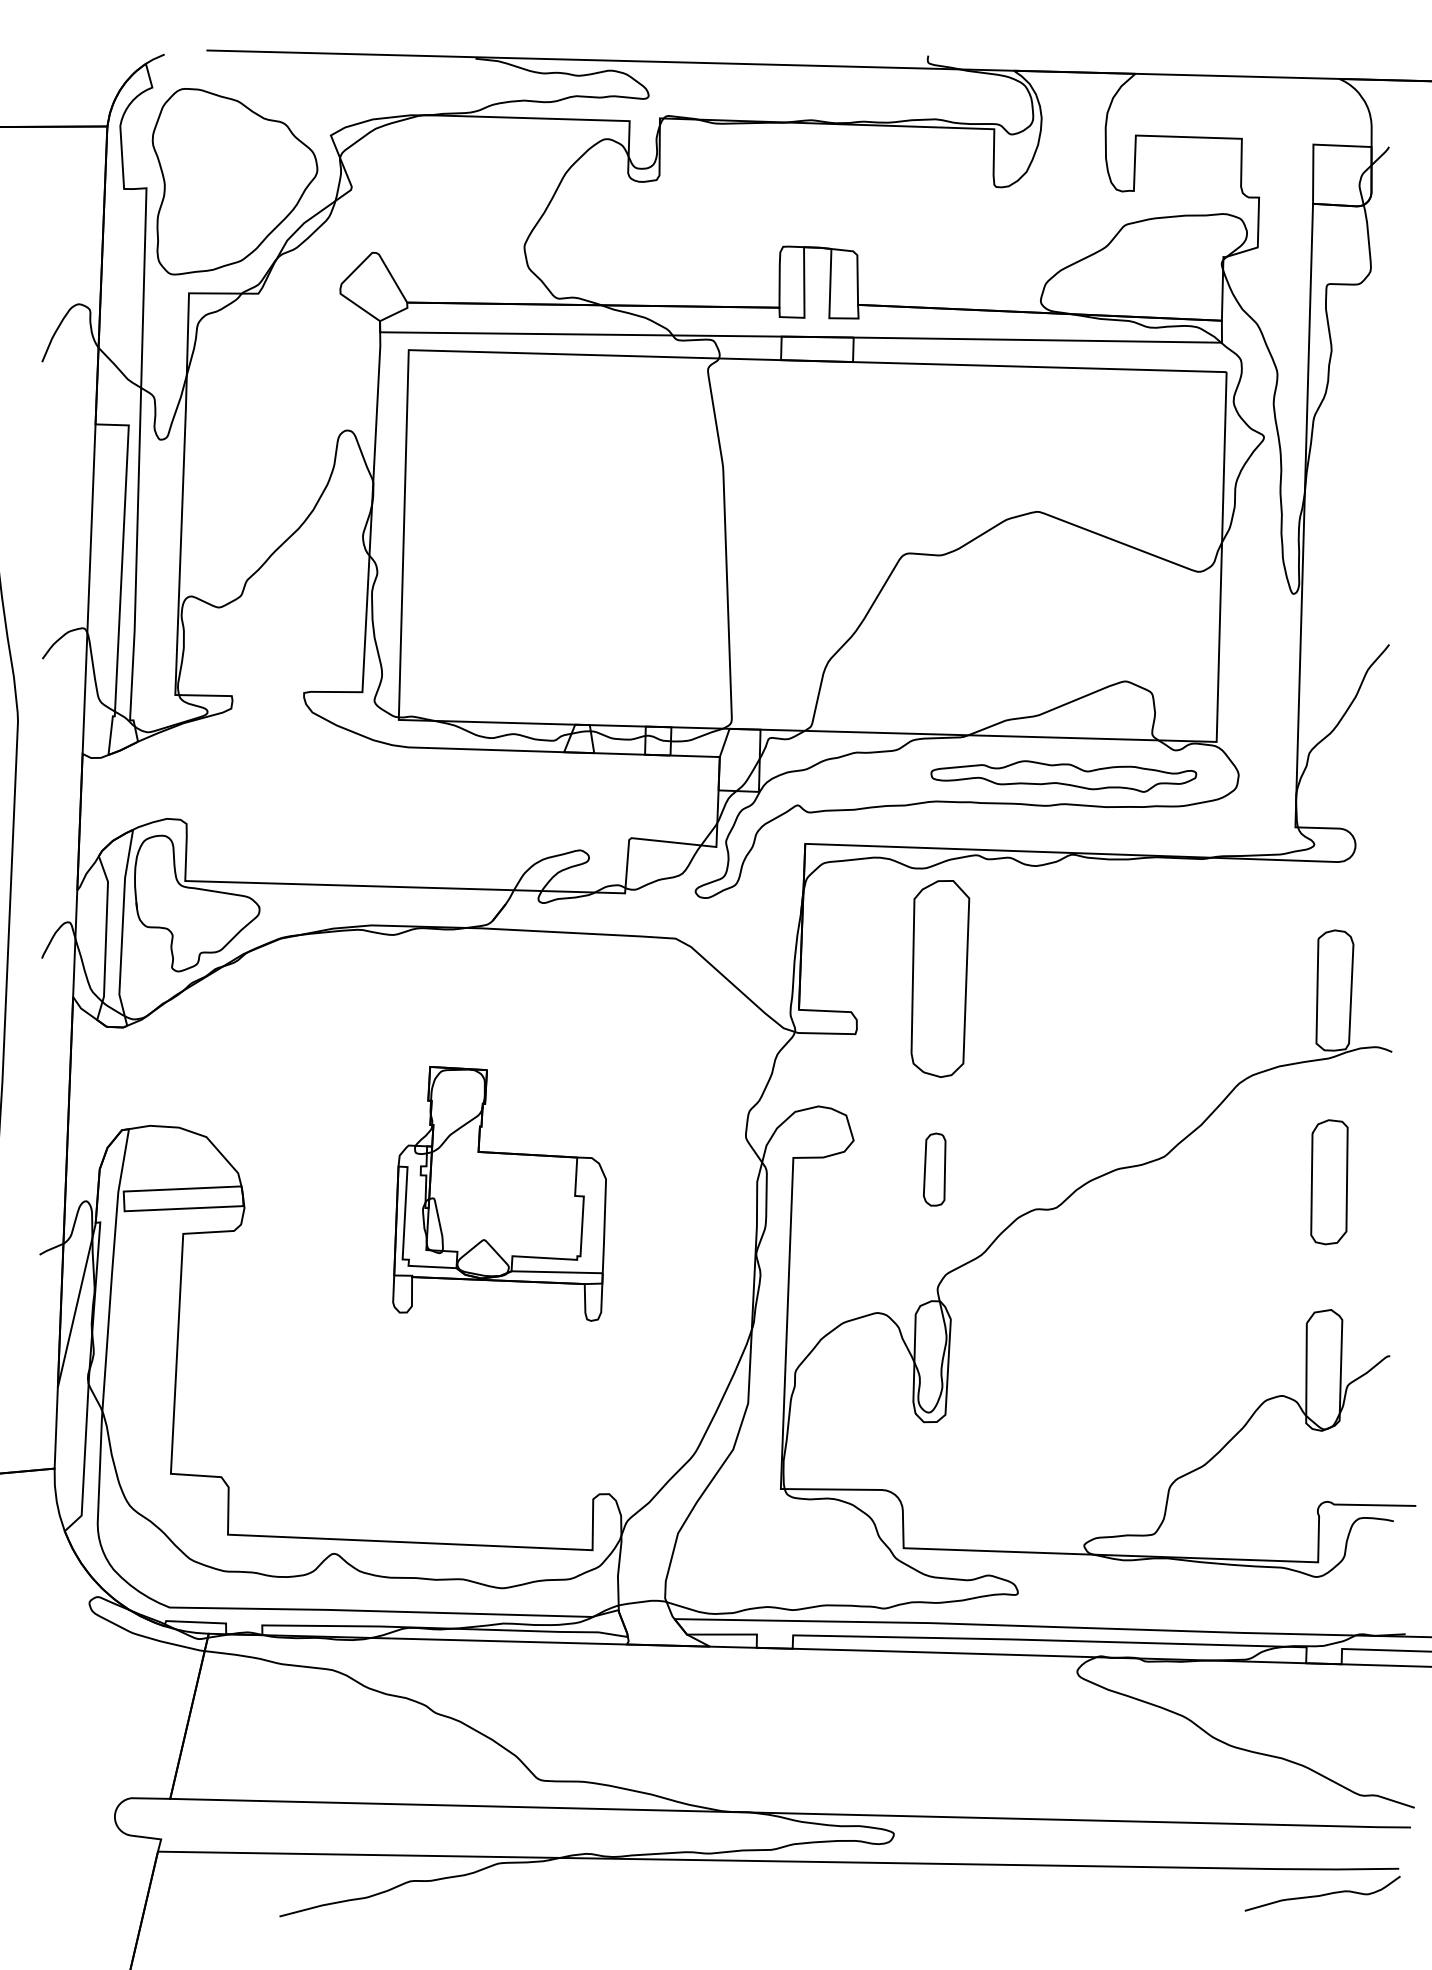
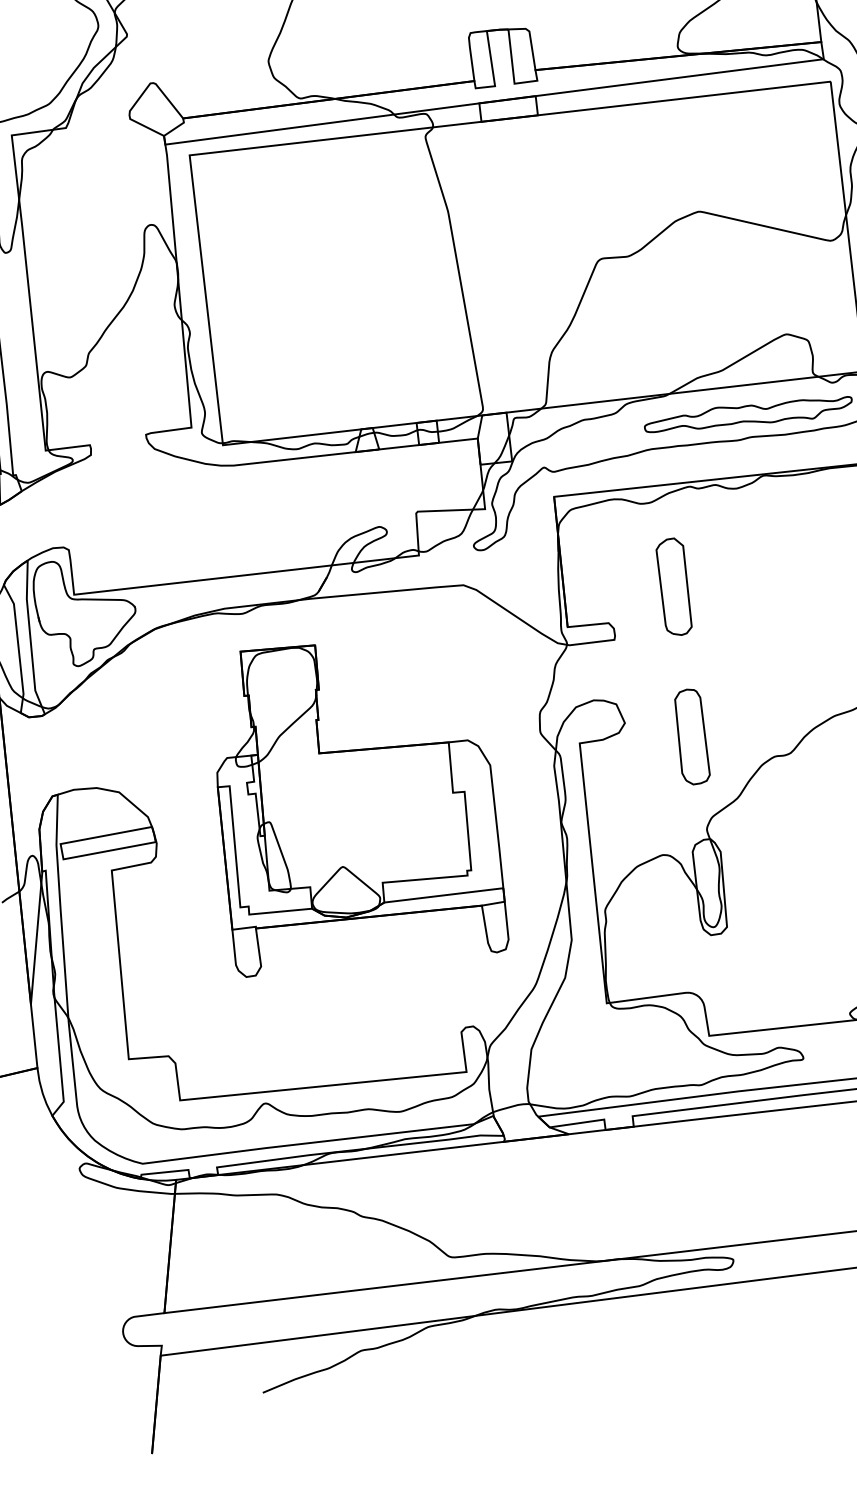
part: (940, 978) -> (674, 586), size x0.62
part: (934, 1169) -> (691, 736), size x1.67
part: (499, 1193) -> (354, 803), size x1.67

